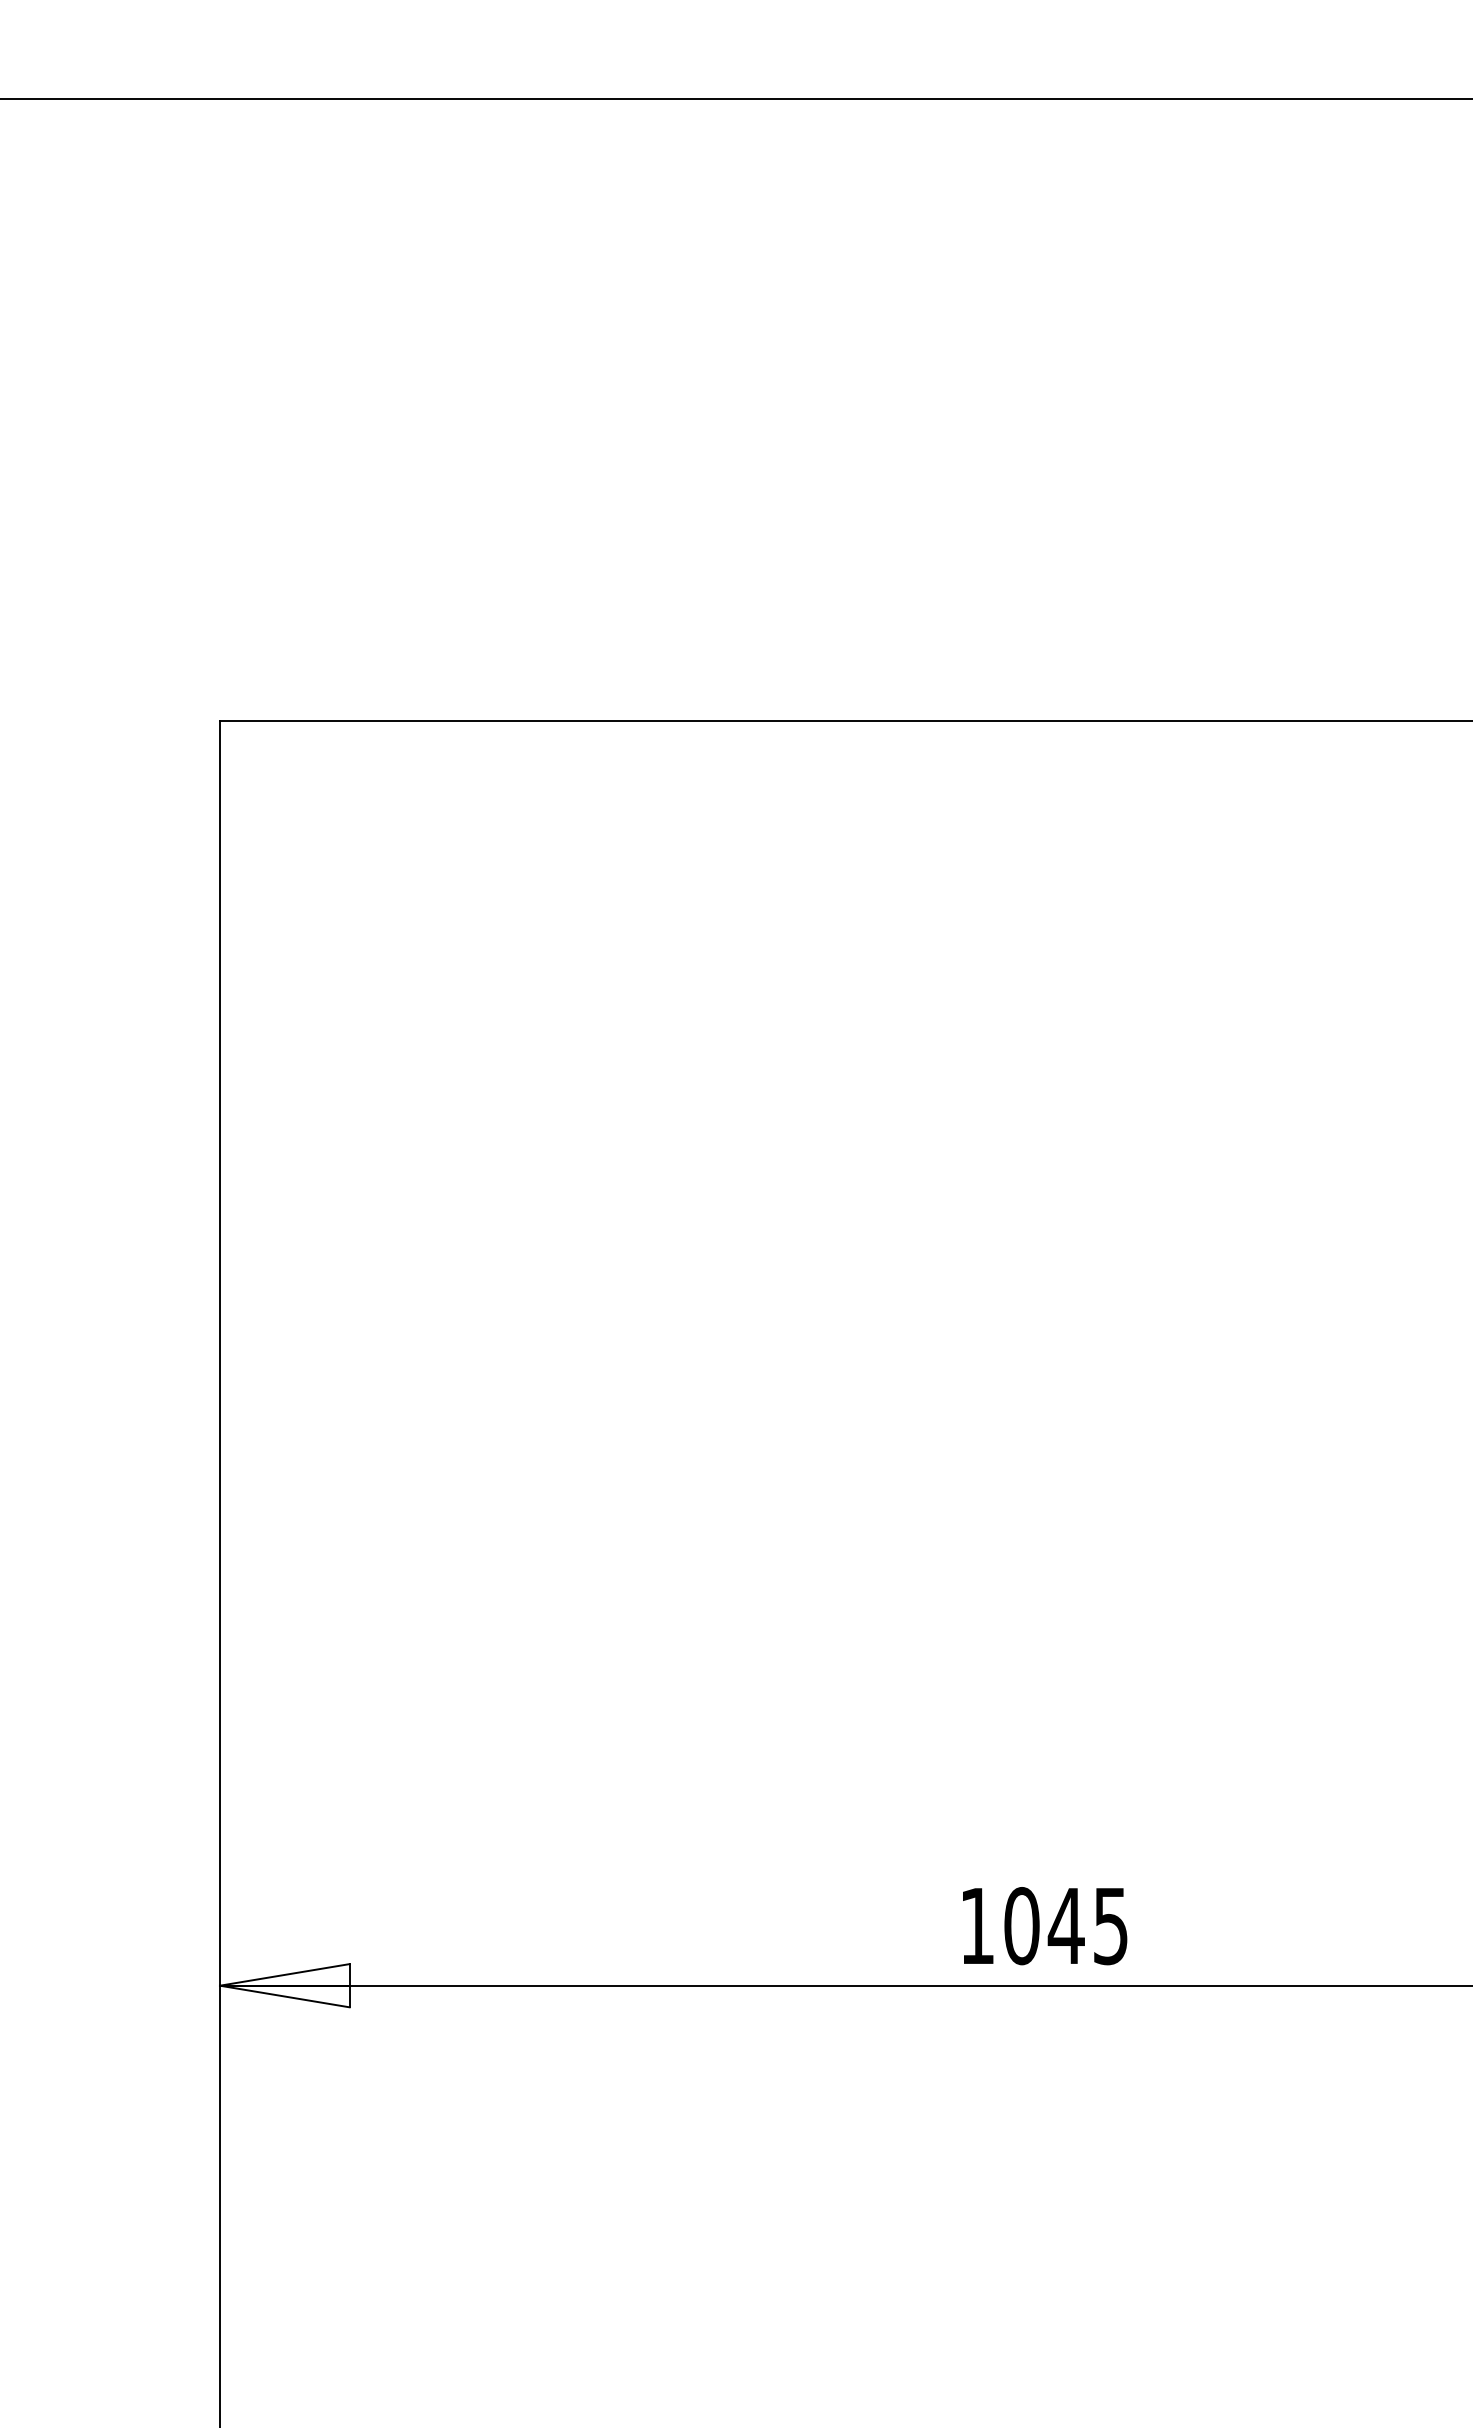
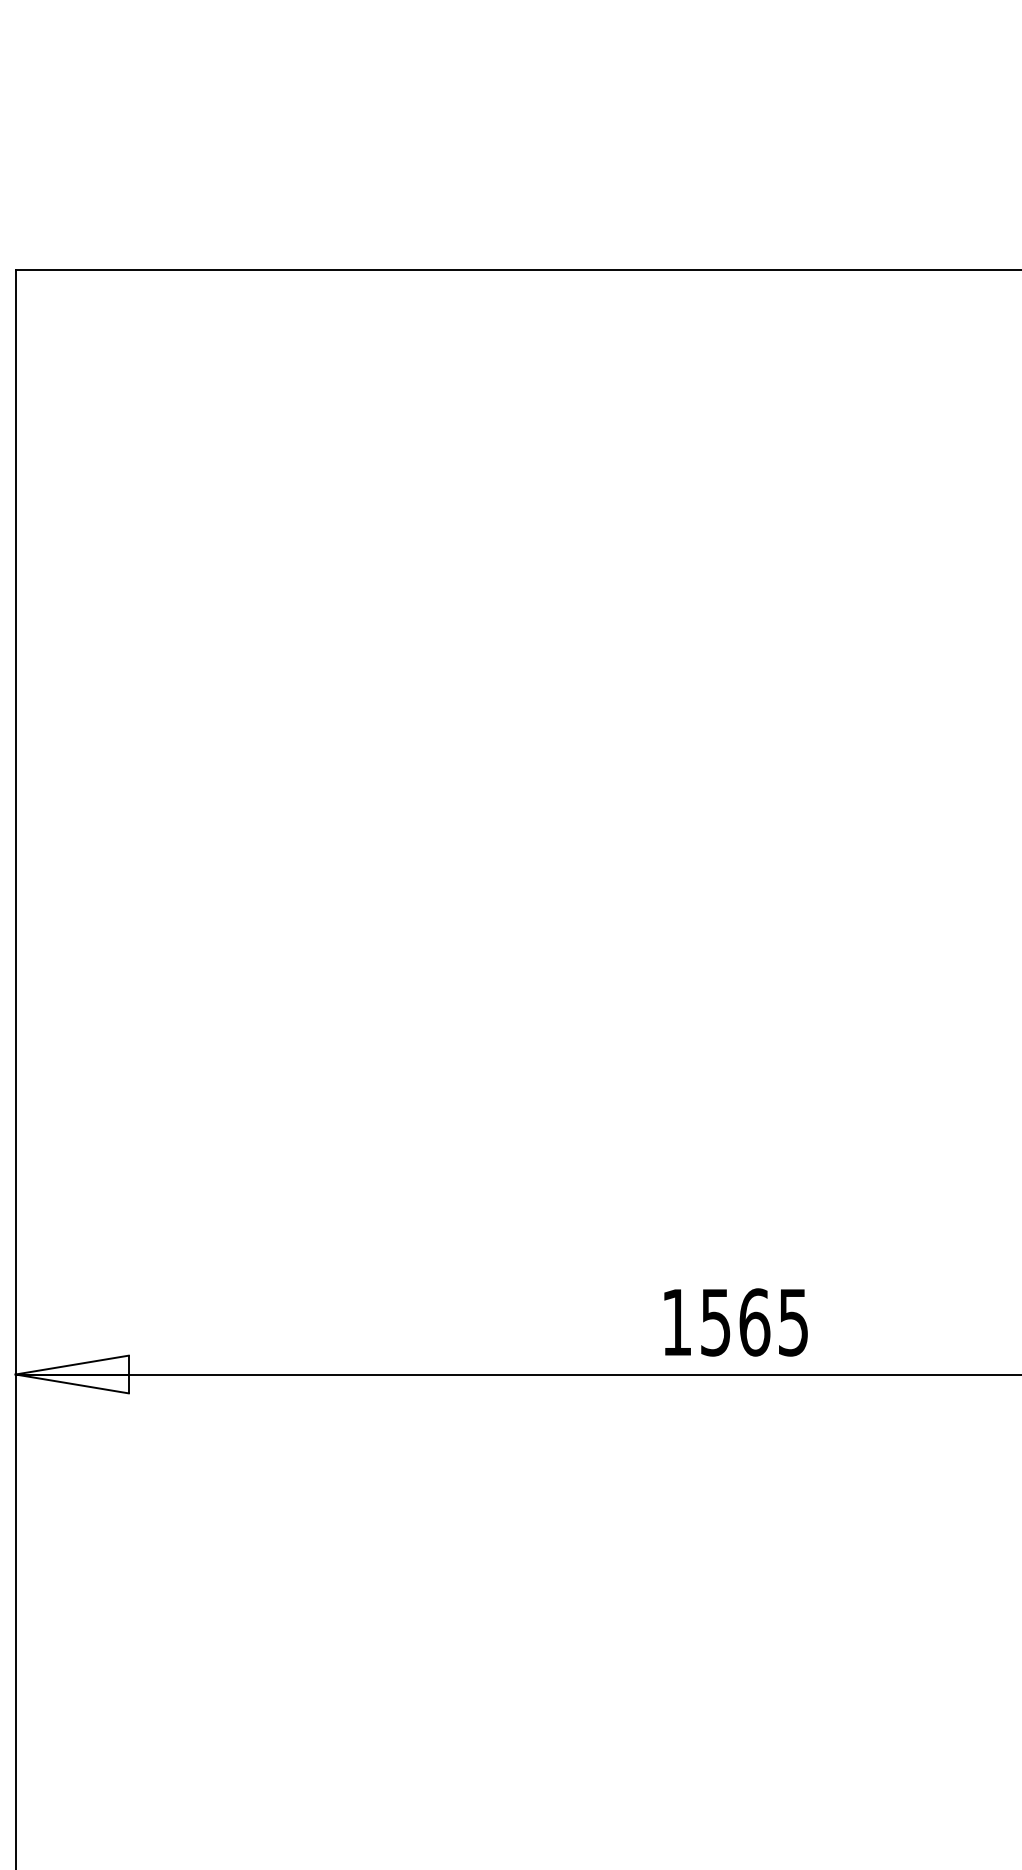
text: (1044, 1926) -> (735, 1322), 1045 -> 1565

